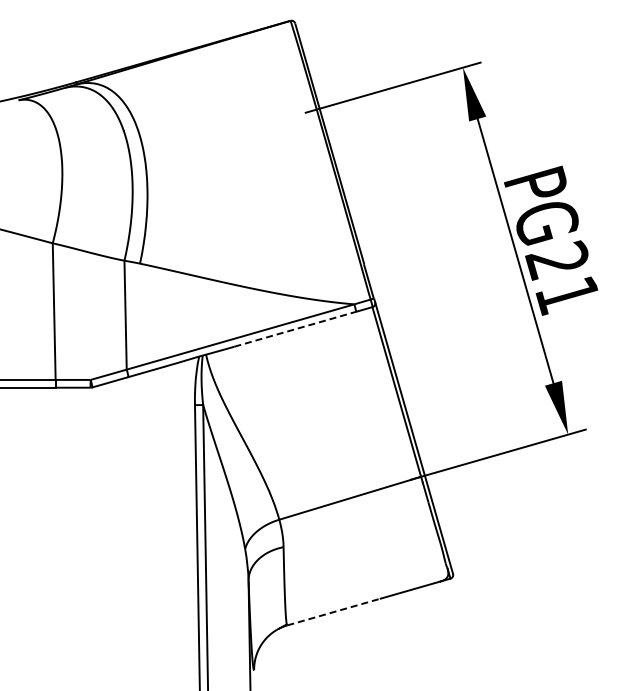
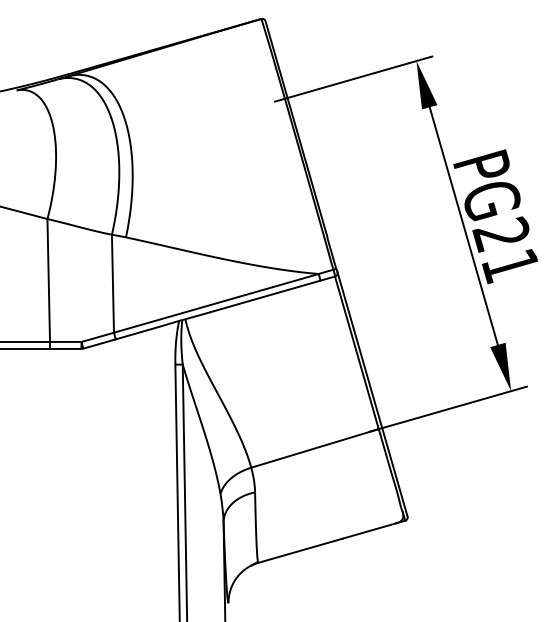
line: (295, 329) -> (265, 296), dashed -> solid
line: (334, 612) -> (300, 551), dashed -> solid

